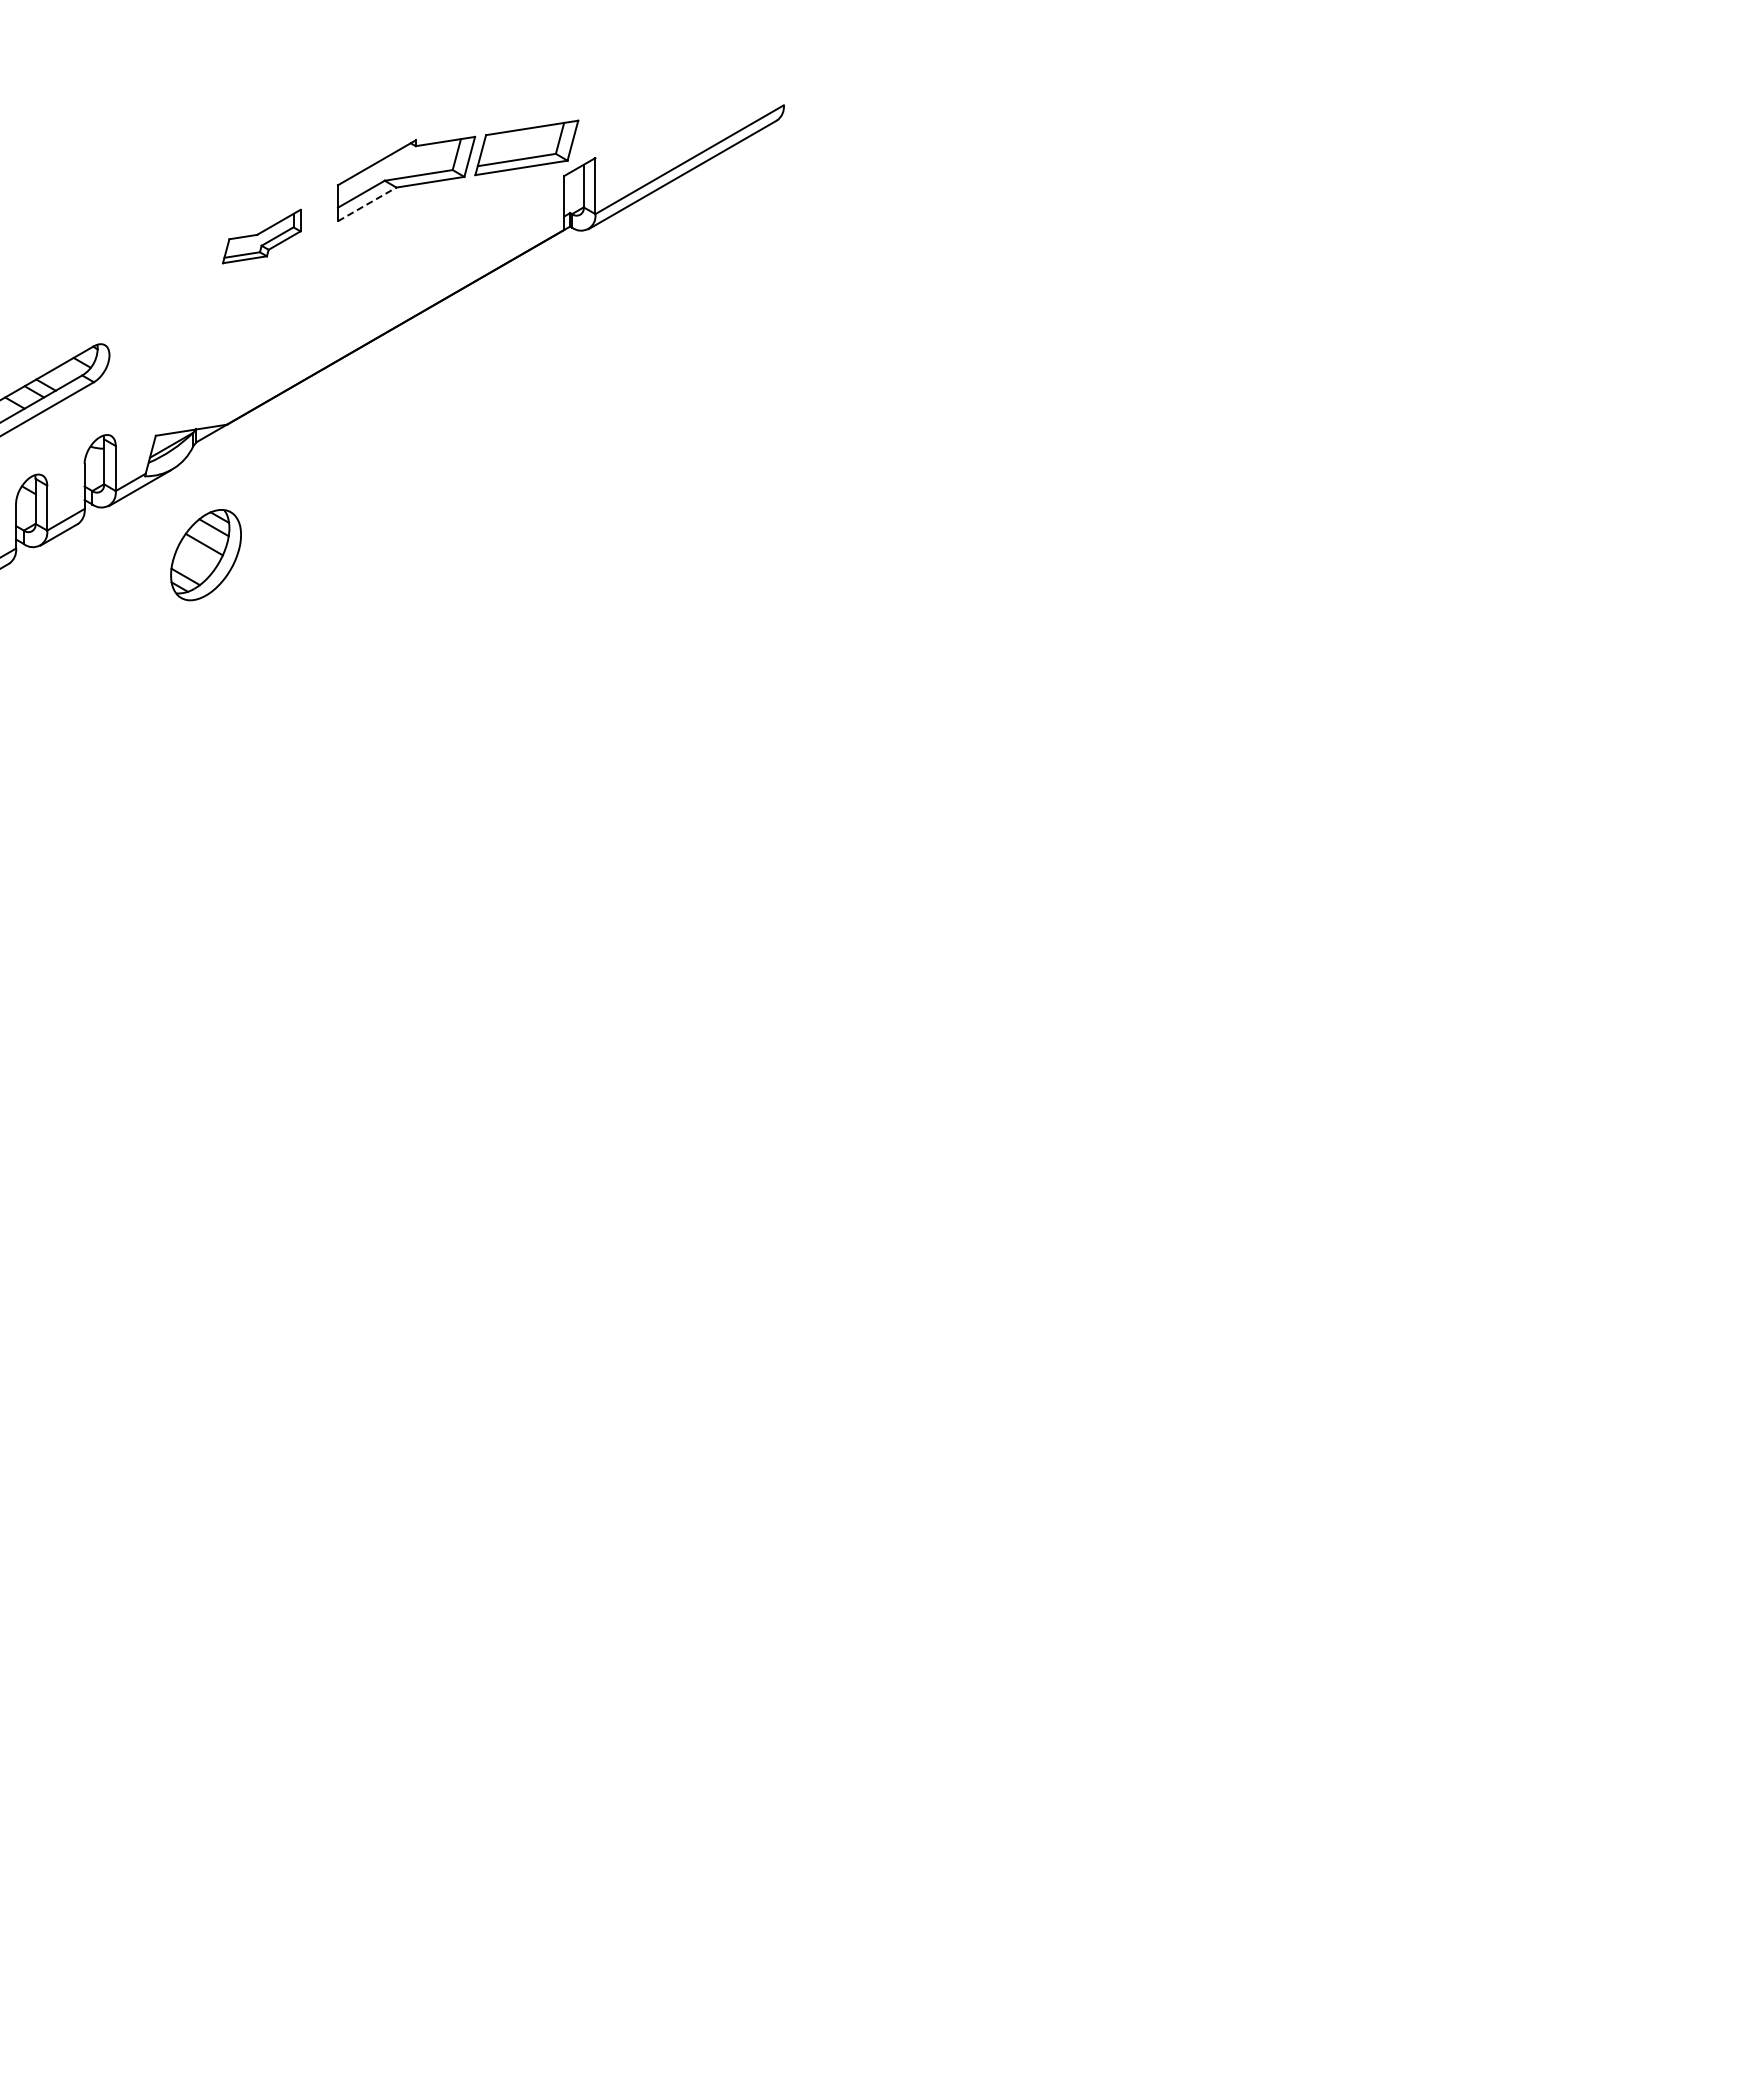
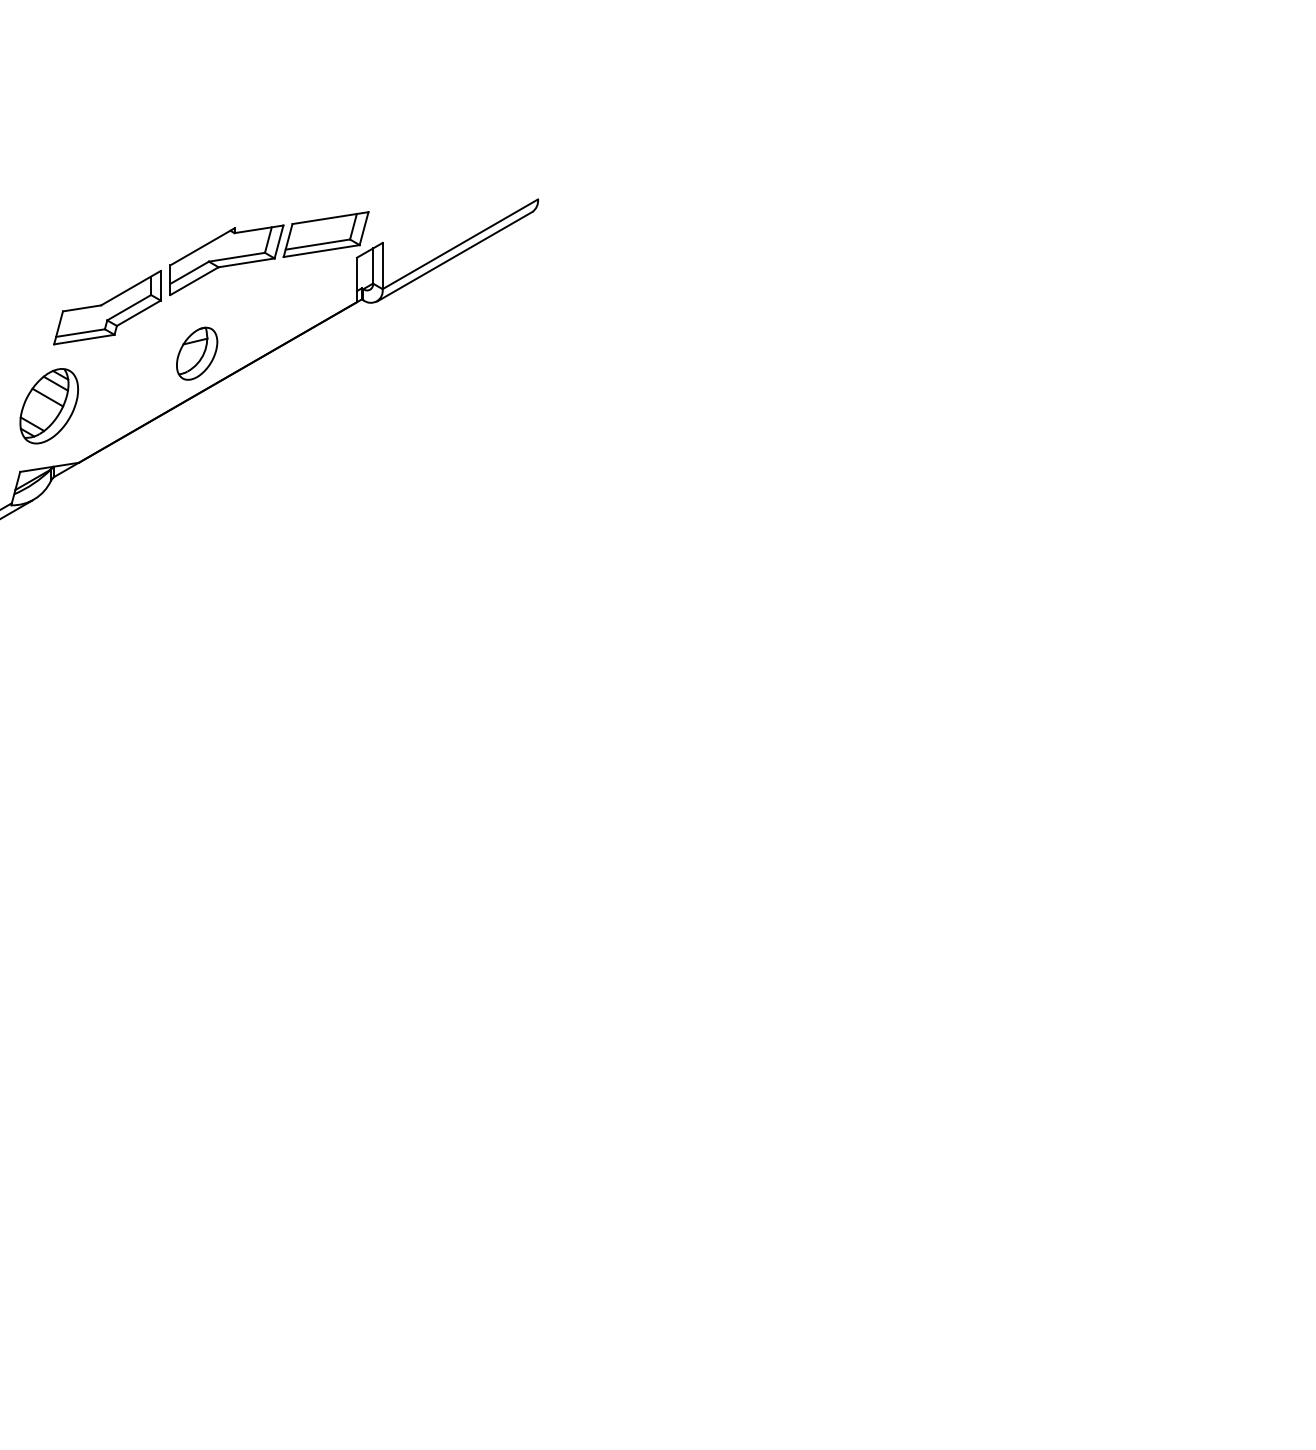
line: (367, 204) -> (194, 281), dashed -> solid
part: (261, 236) -> (107, 307), size x1.67
part: (370, 291) -> (197, 352), added
part: (205, 555) -> (48, 406), moved

